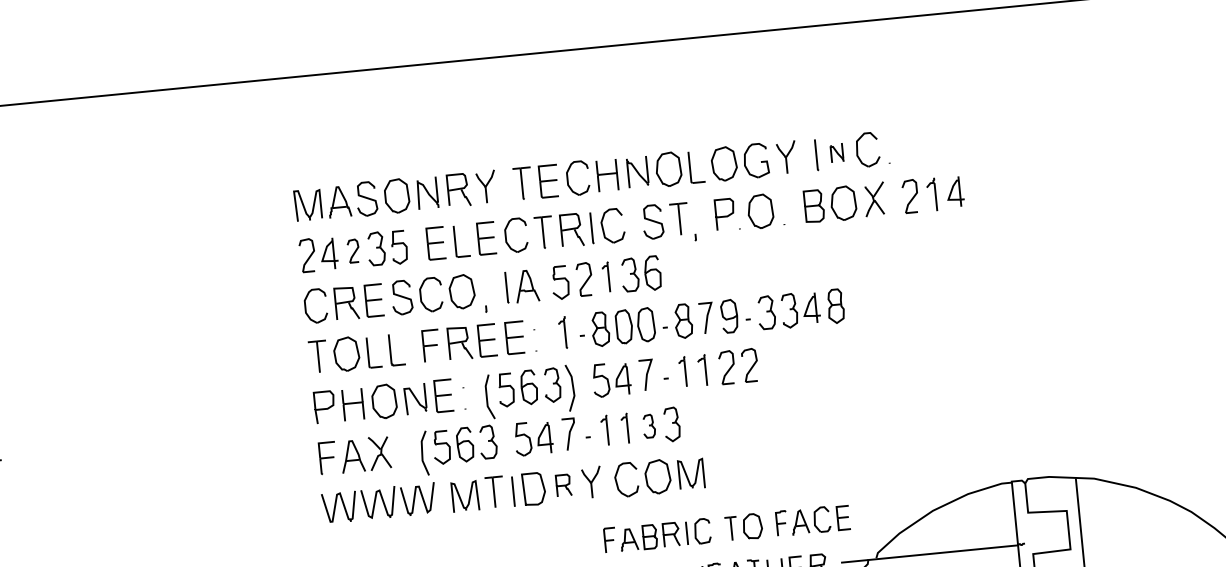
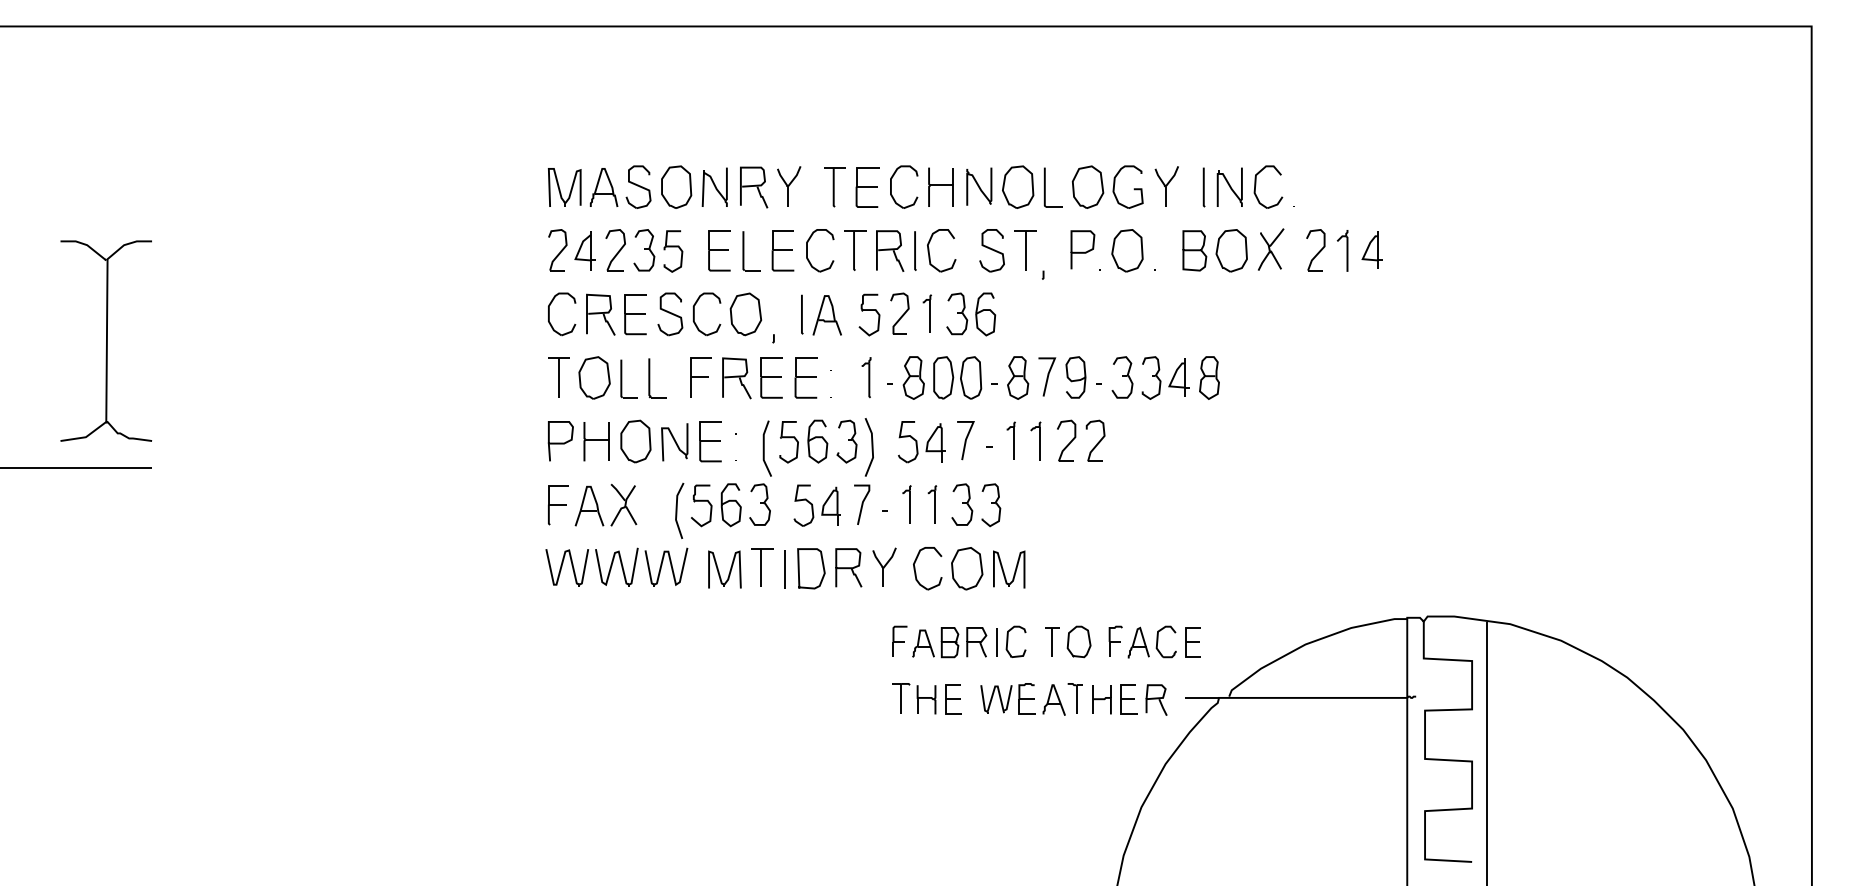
part: (836, 152) -> (1229, 186), size x1.67
part: (353, 251) -> (615, 250), size x1.43
part: (649, 426) -> (962, 504), size x1.43
part: (563, 485) -> (848, 567), size x1.43

